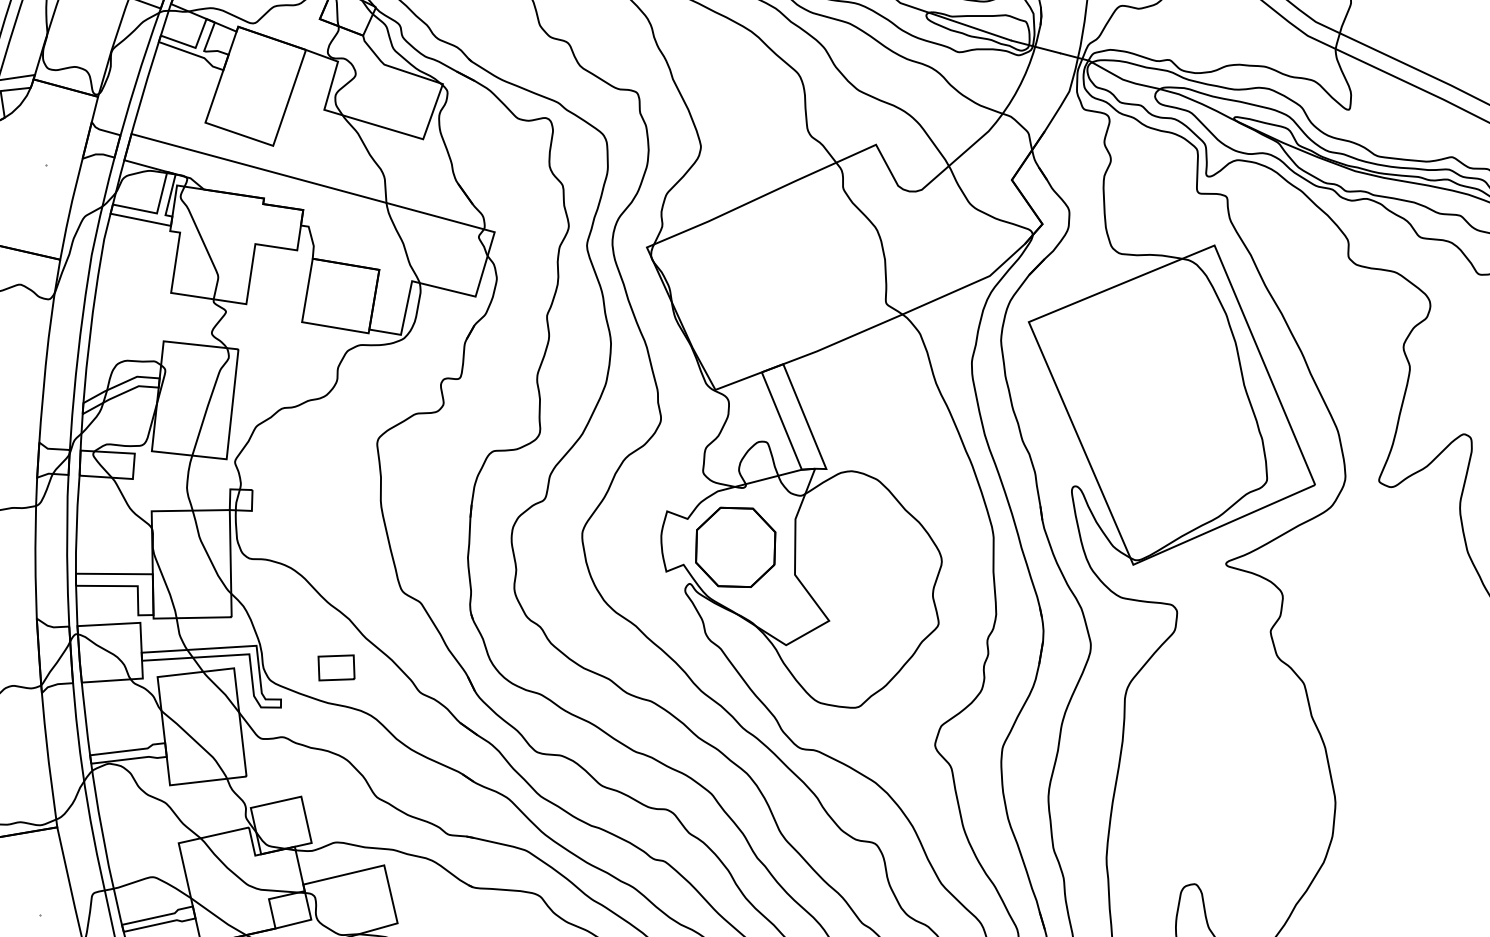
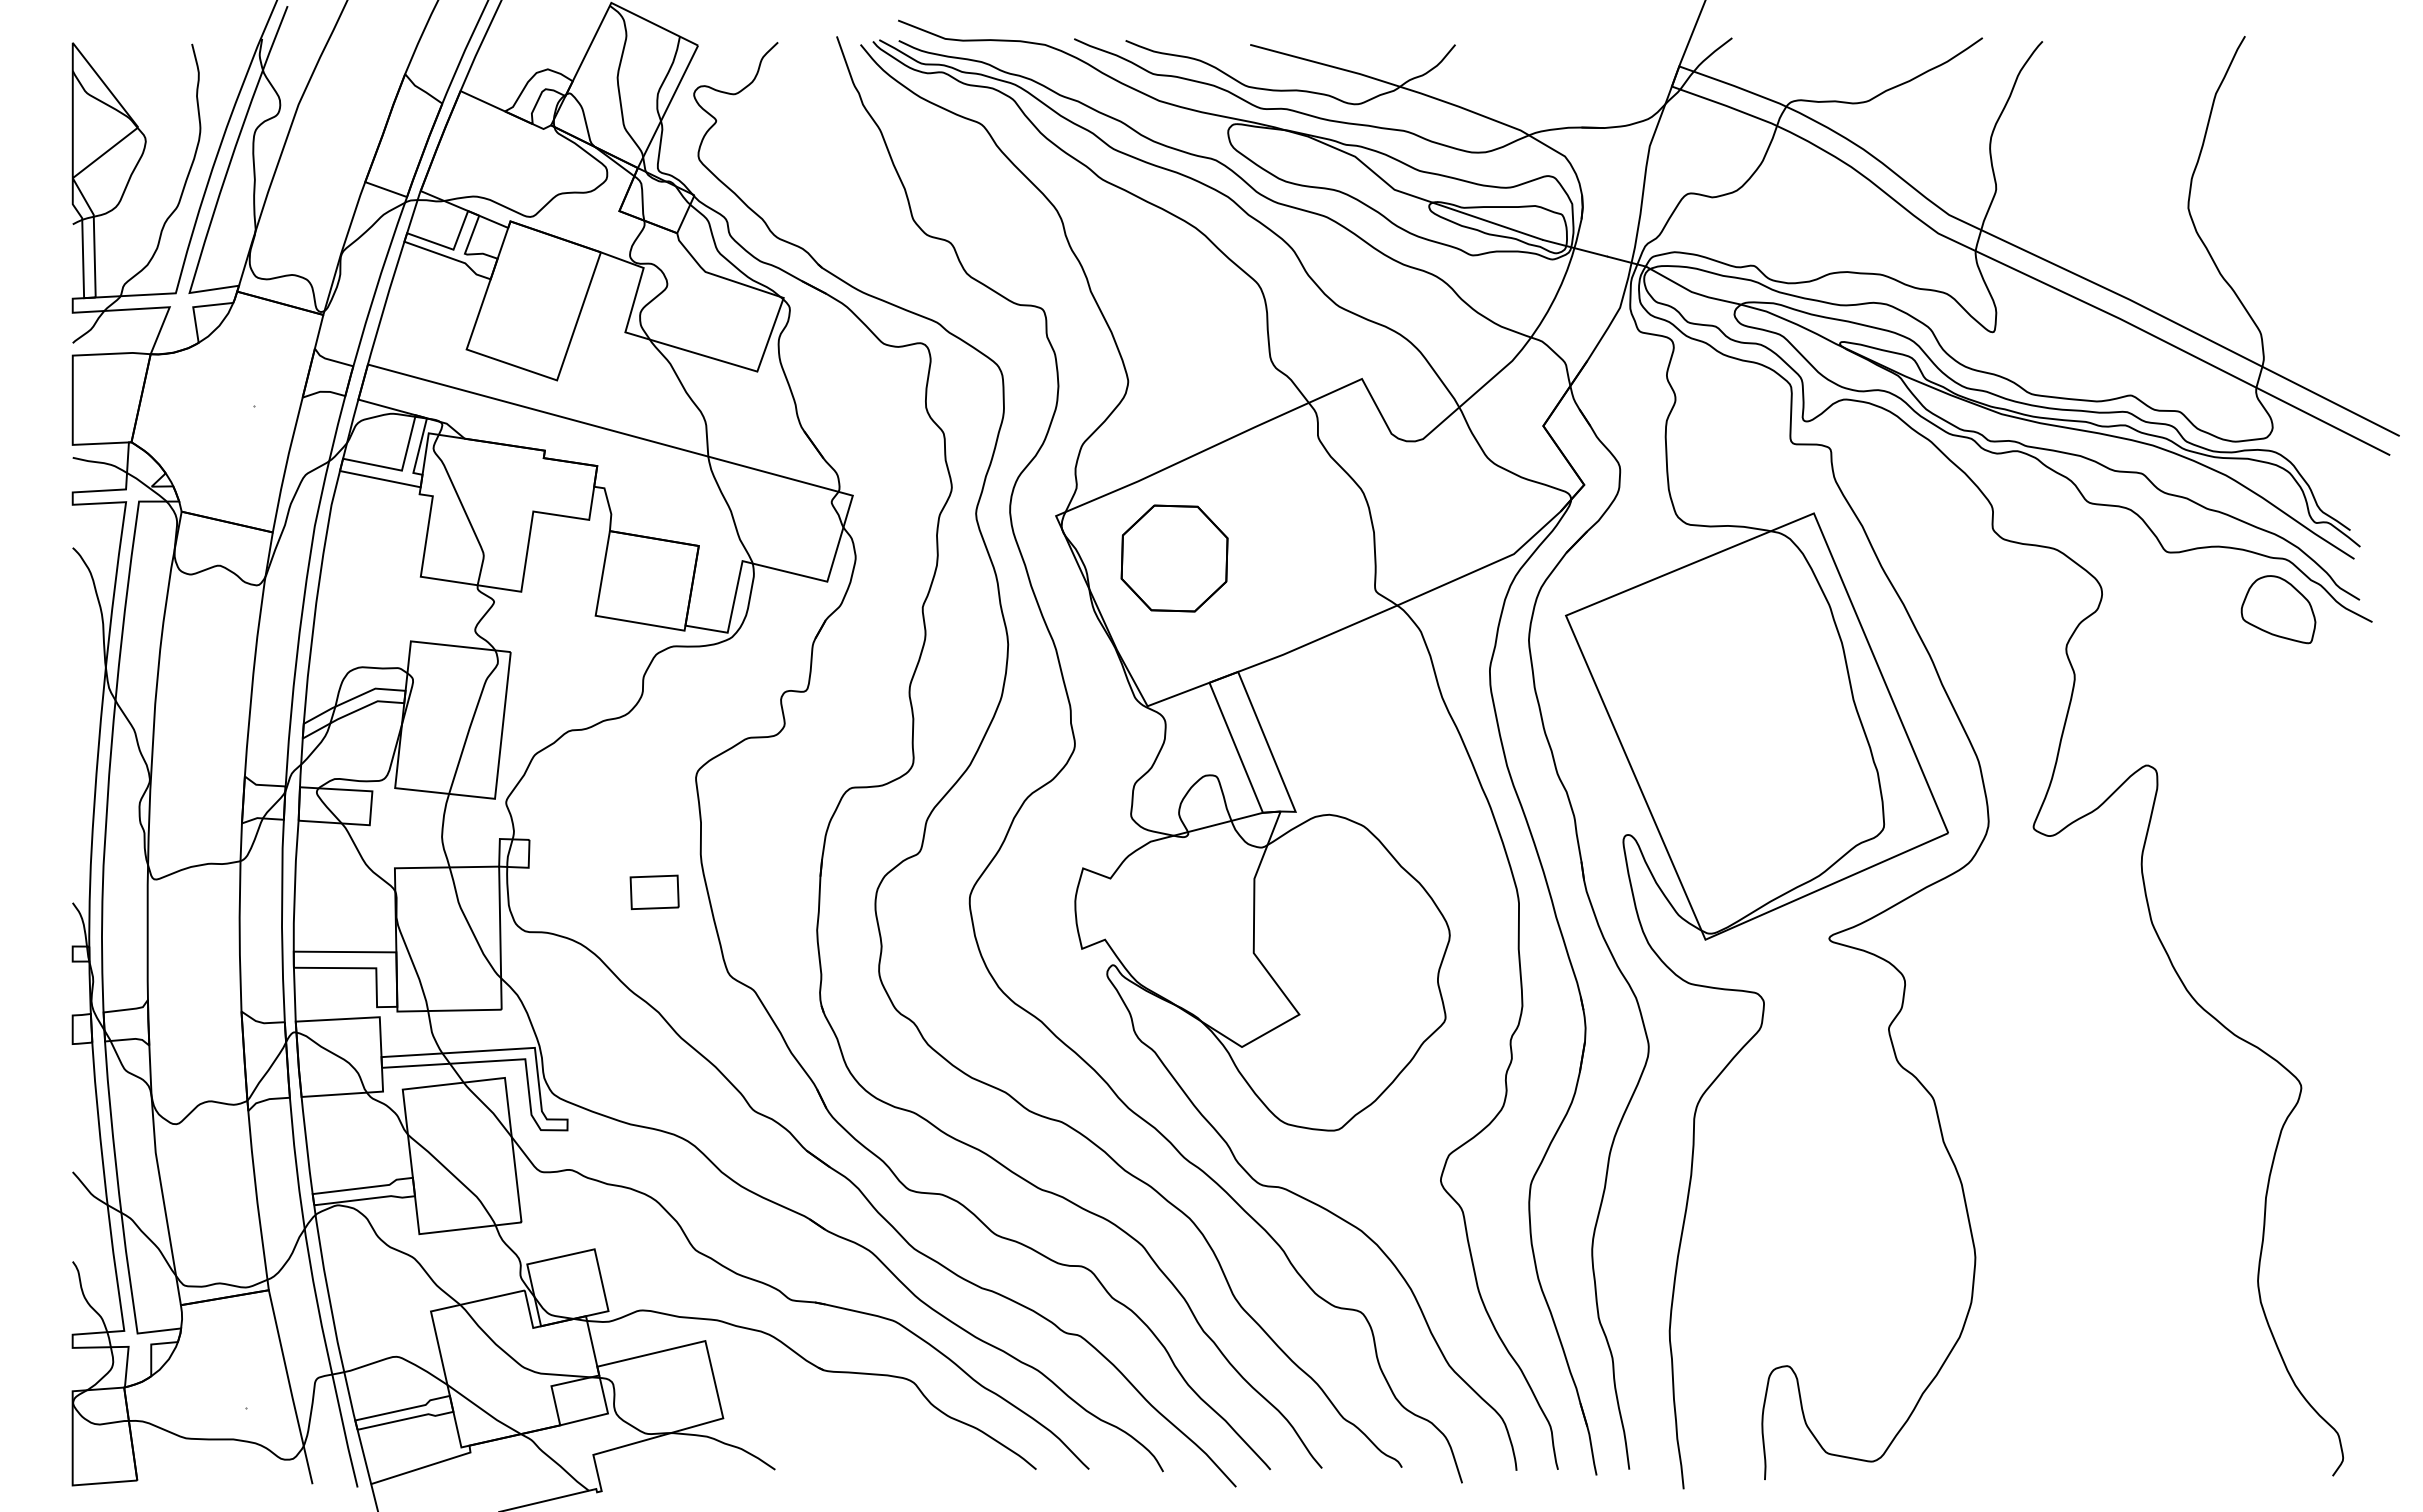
part: (735, 547) -> (1174, 558), moved
part: (336, 667) -> (654, 892), moved

